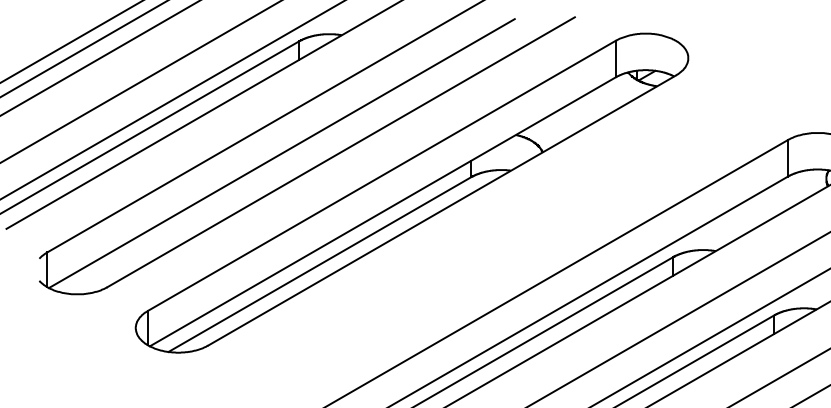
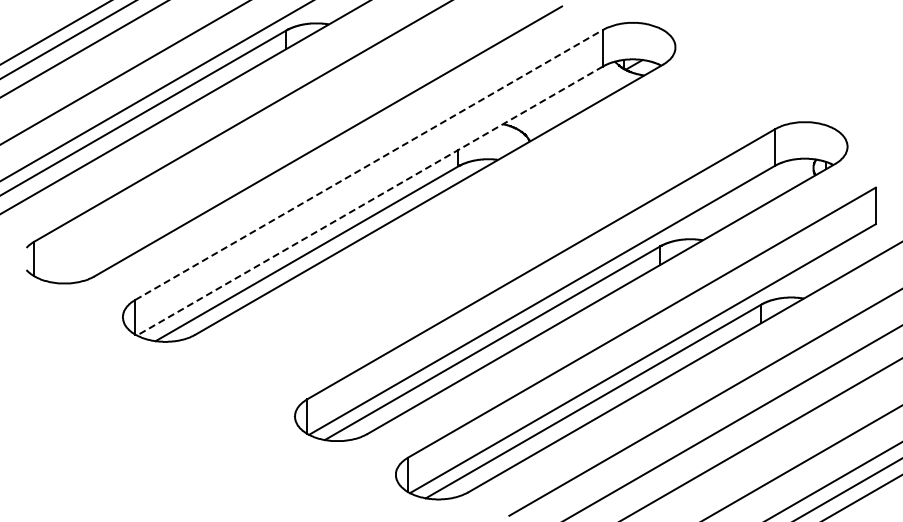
line: (281, 153) -> (268, 142), removed
line: (382, 175) -> (369, 164), solid -> dashed
line: (382, 212) -> (369, 201), solid -> dashed

